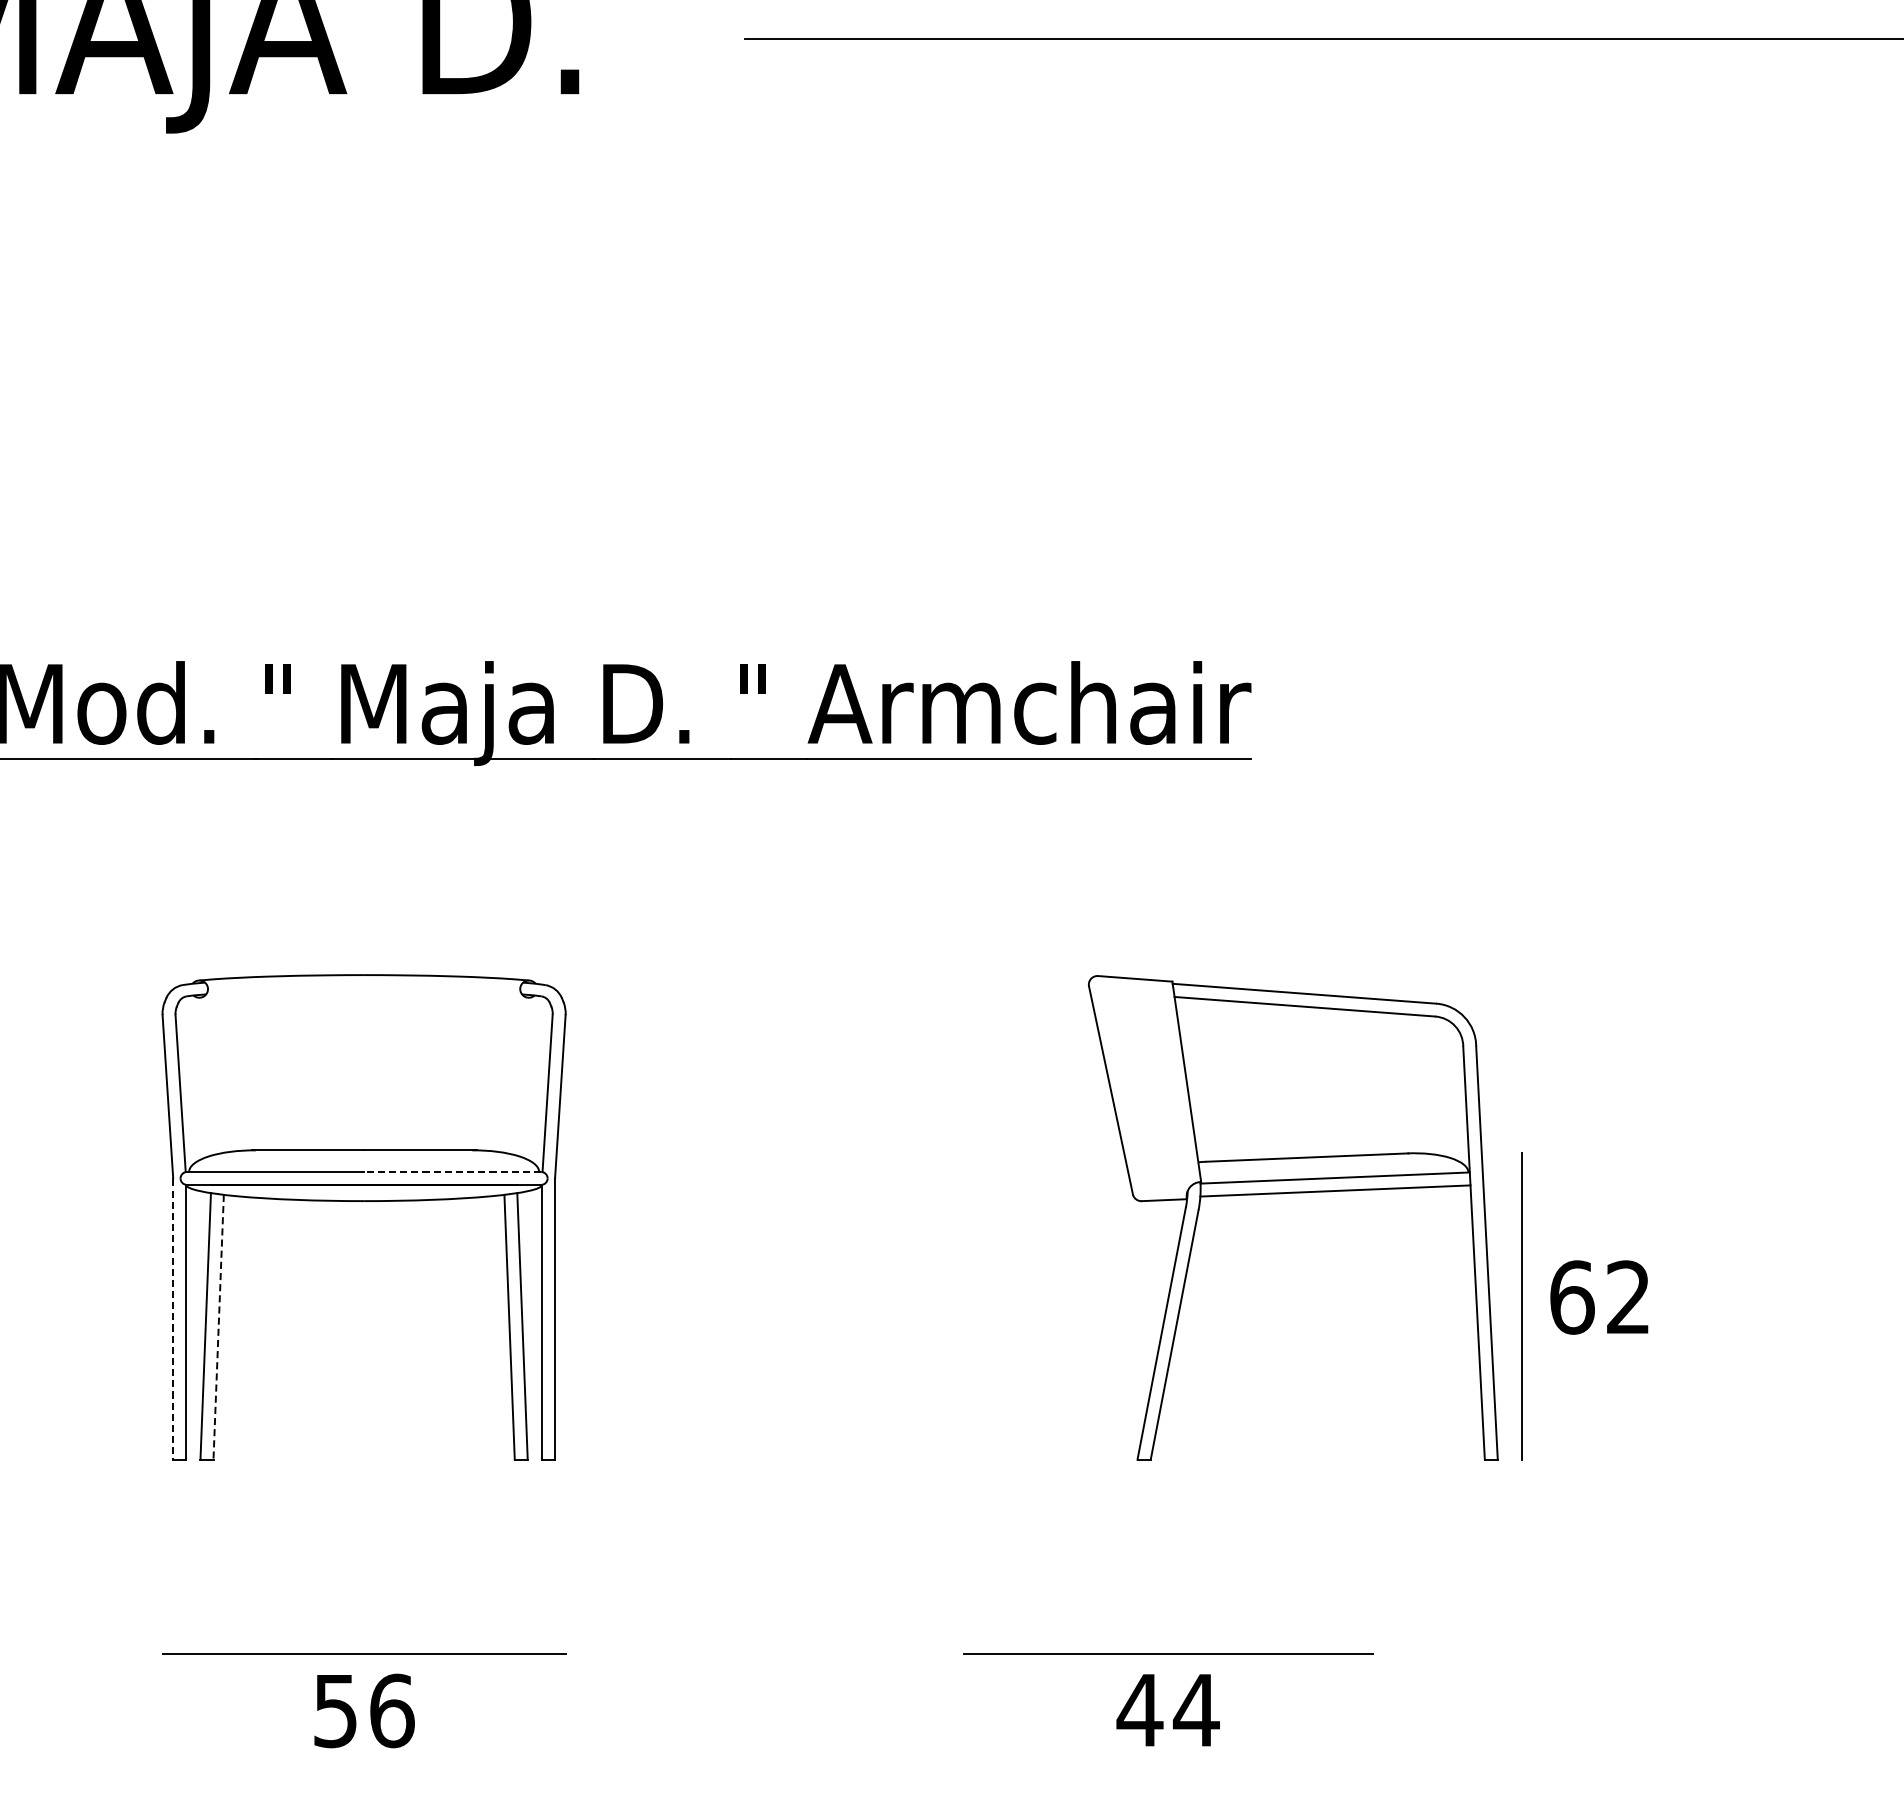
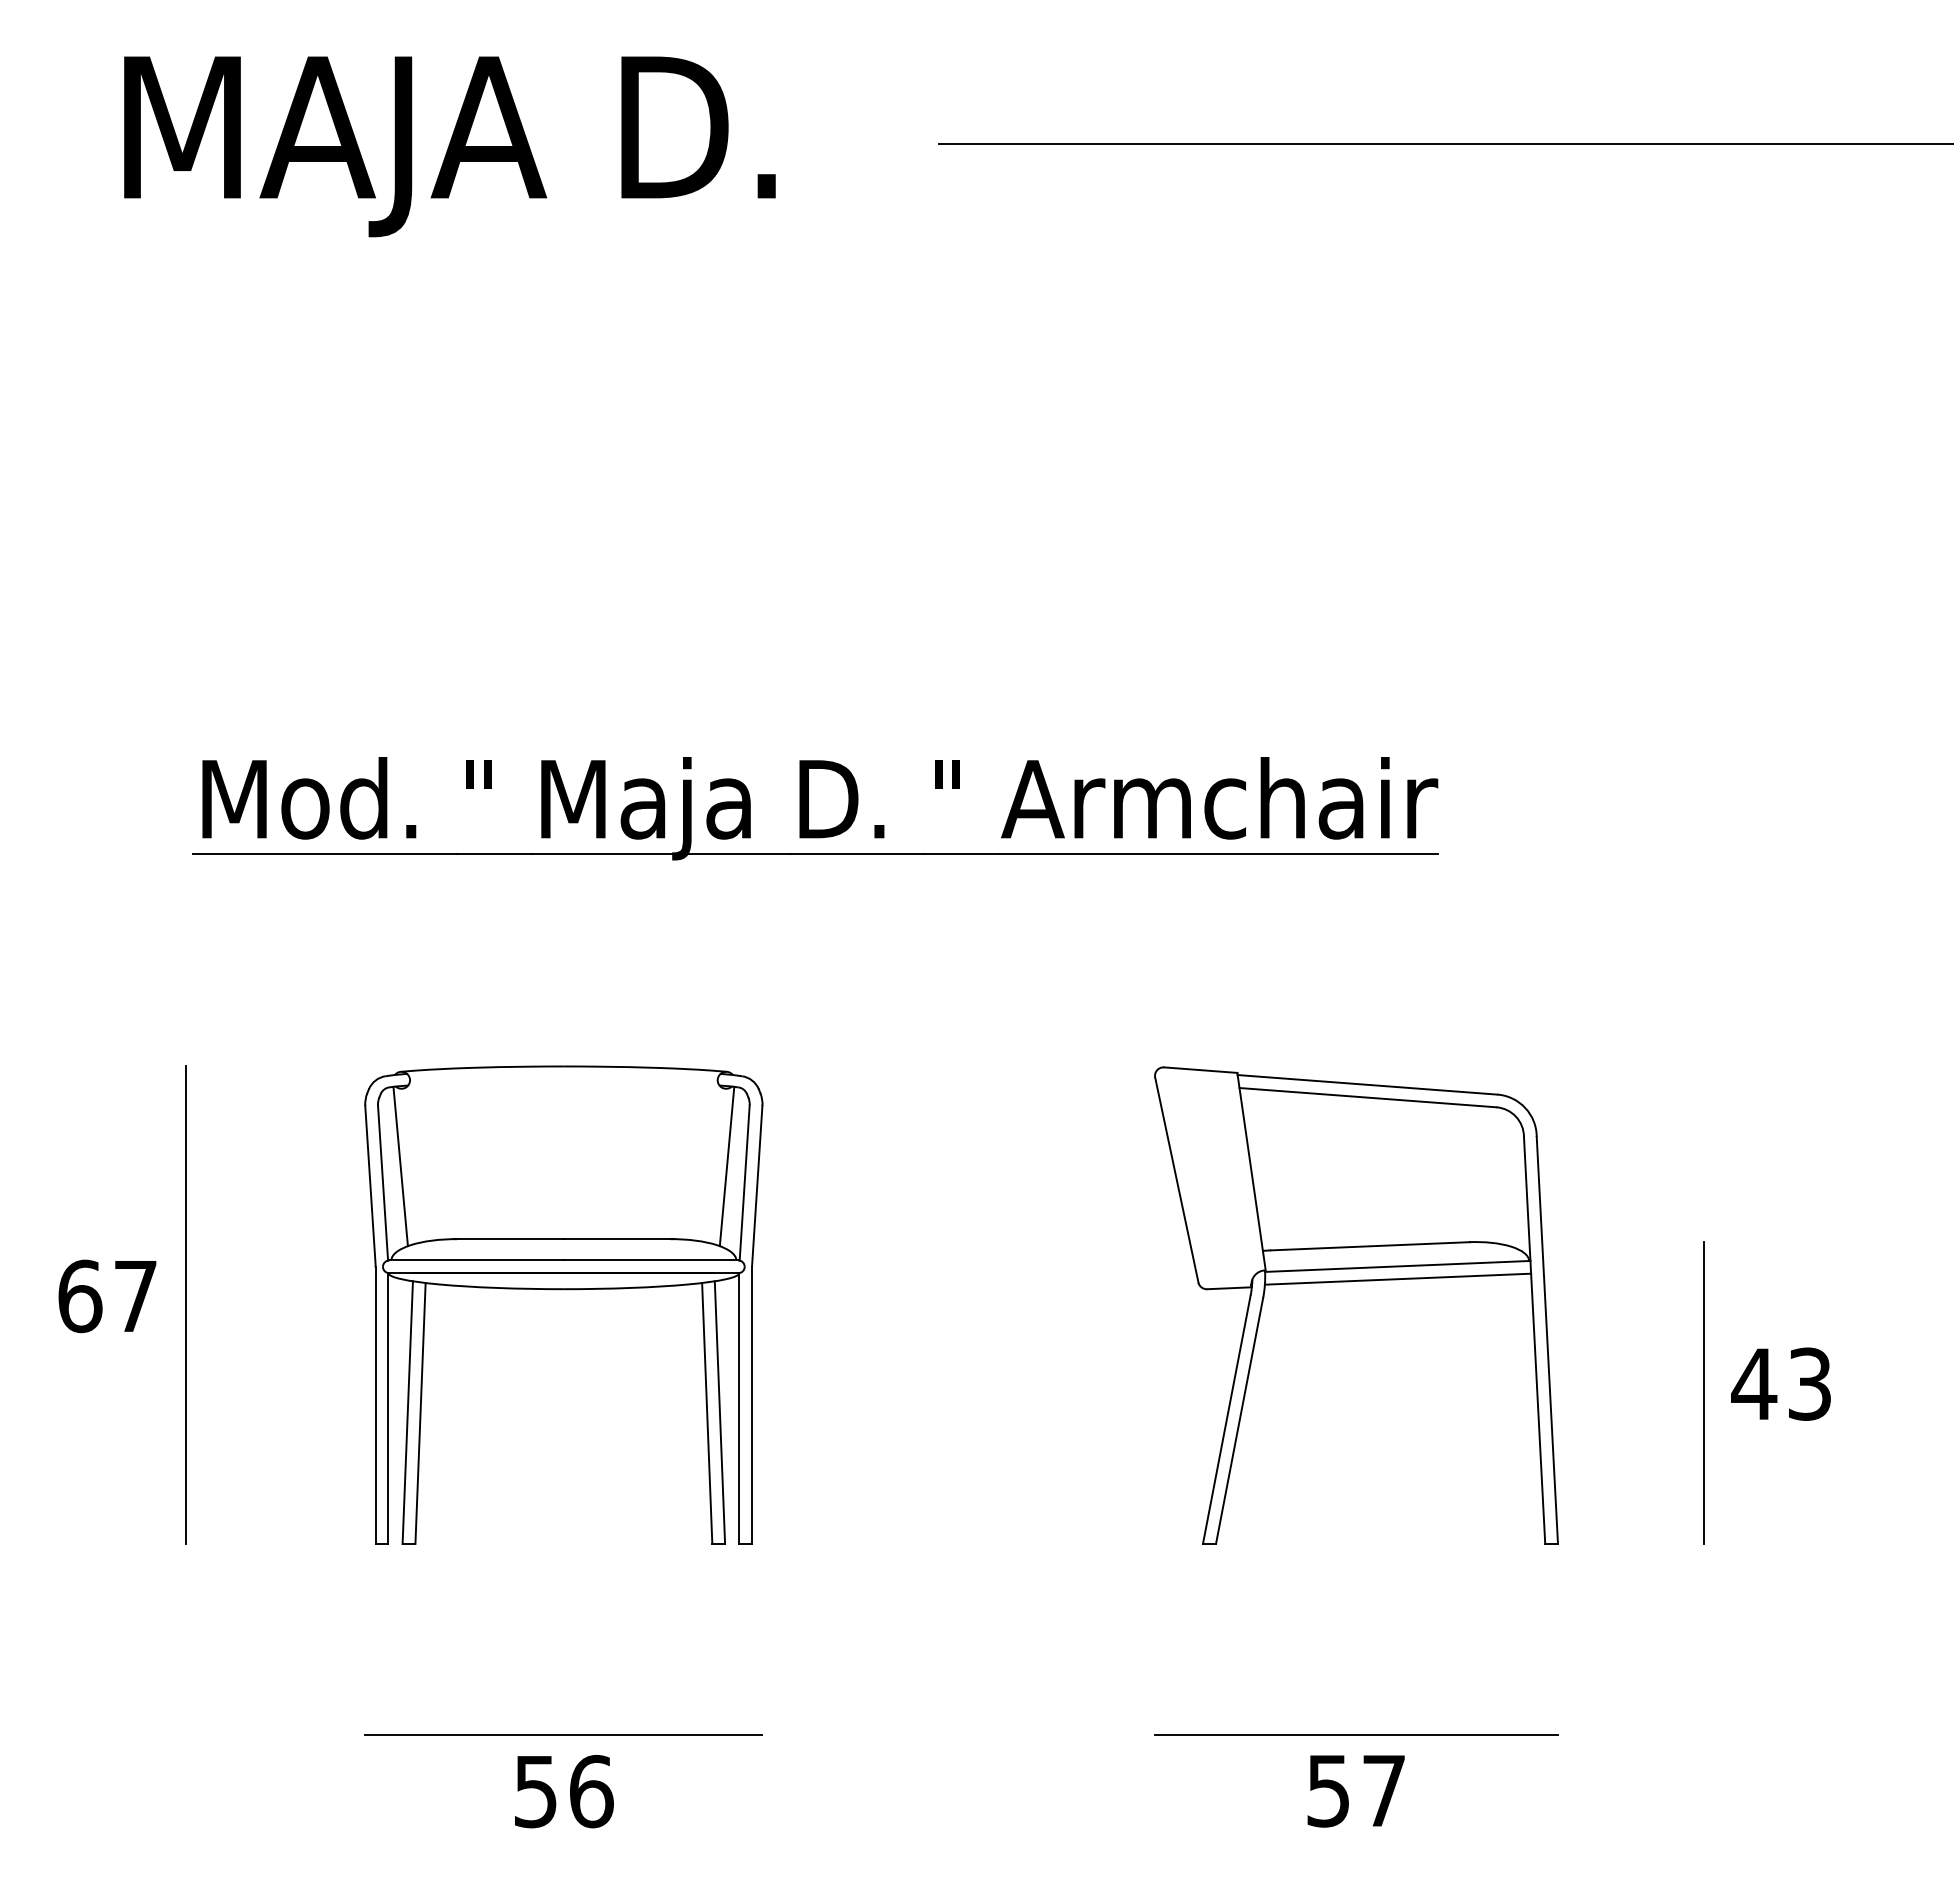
line: (198, 1076) -> (400, 1166), added
line: (529, 1076) -> (726, 1166), added
line: (452, 1172) -> (650, 1260), dashed -> solid
part: (1293, 1193) -> (1356, 1281), moved
text: (1598, 1296) -> (1780, 1383), 62 -> 43
line: (172, 1320) -> (375, 1406), dashed -> solid
line: (218, 1327) -> (420, 1413), dashed -> solid
text: (1168, 1710) -> (1356, 1791), 44 -> 57

